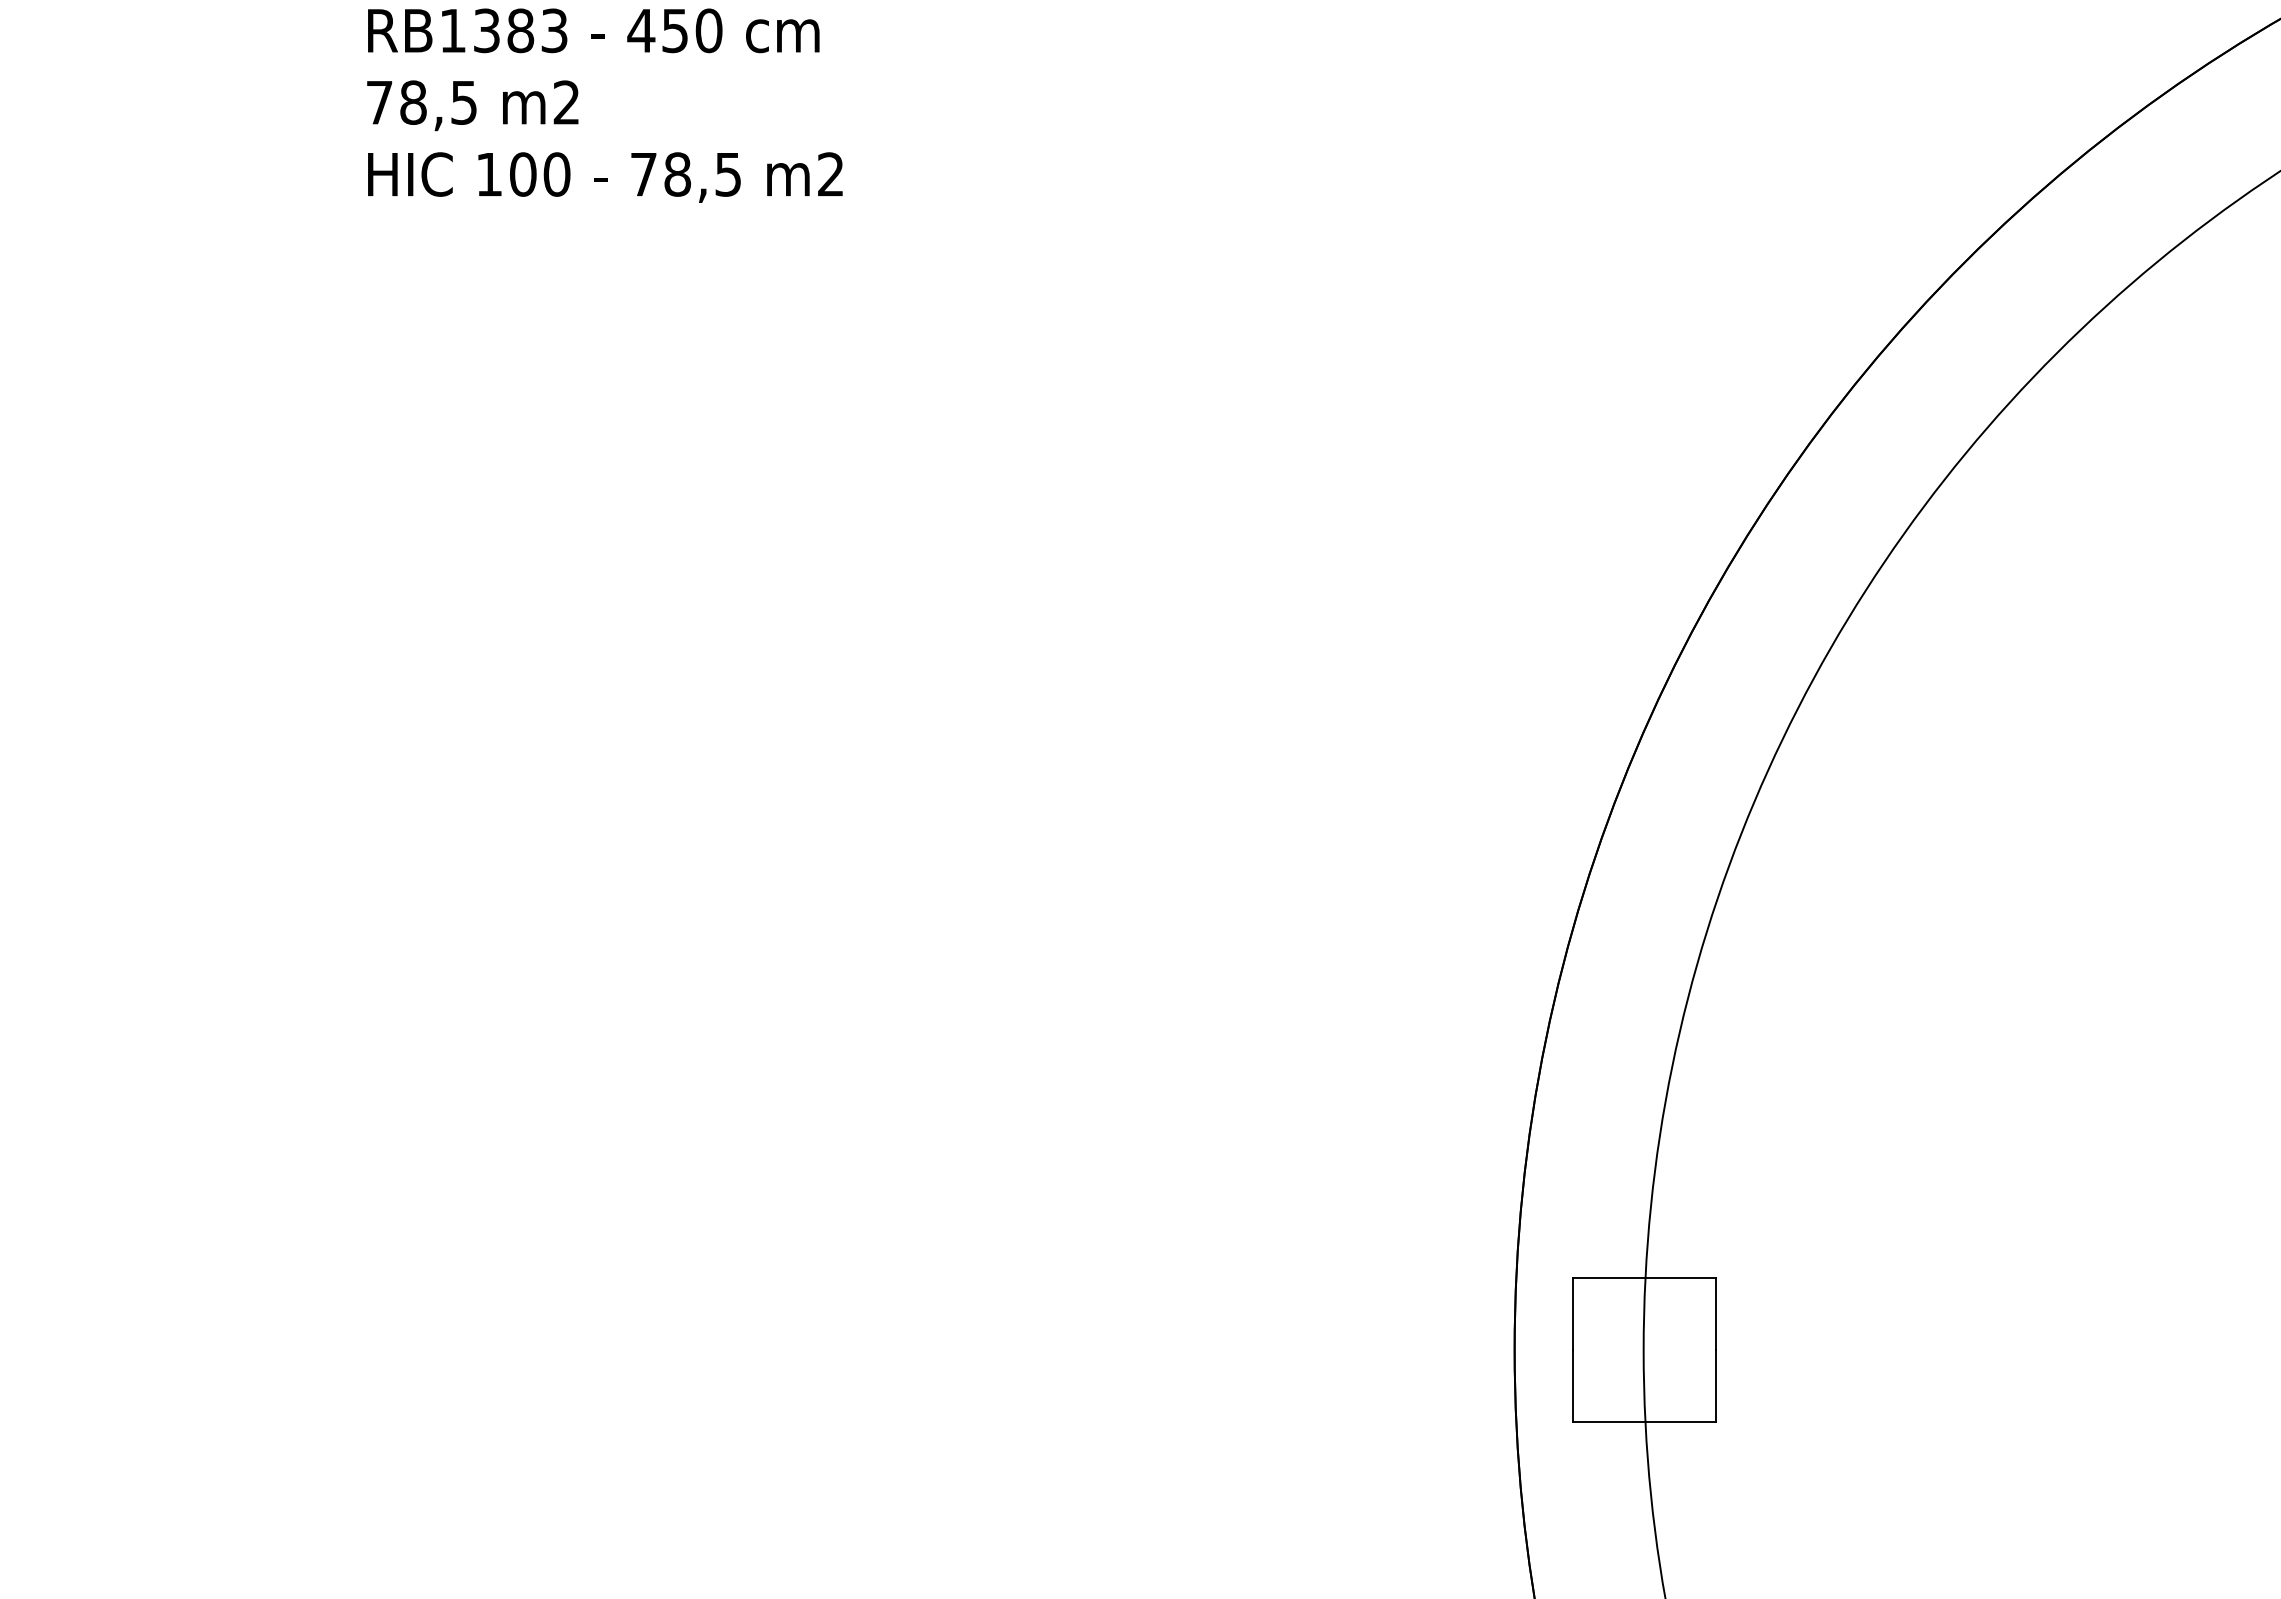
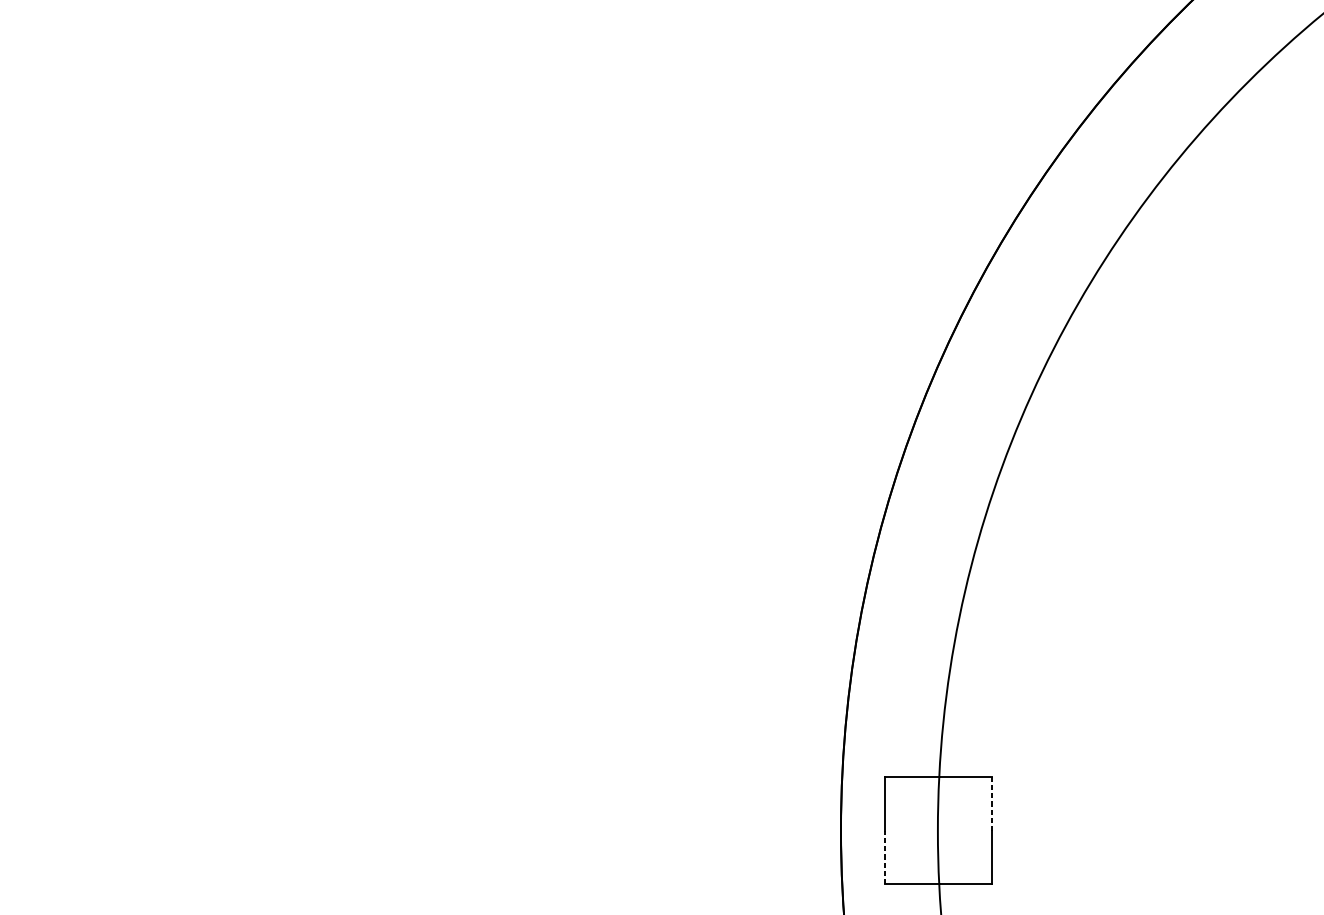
line: (1716, 1314) -> (992, 803), solid -> dashed
line: (1572, 1385) -> (884, 857), solid -> dashed

